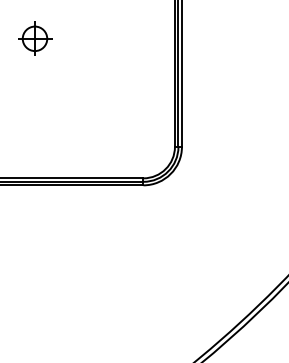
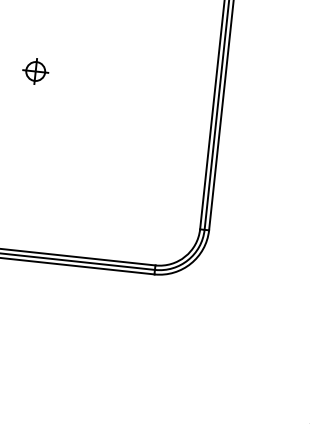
part: (35, 38) -> (36, 71), size x0.6

